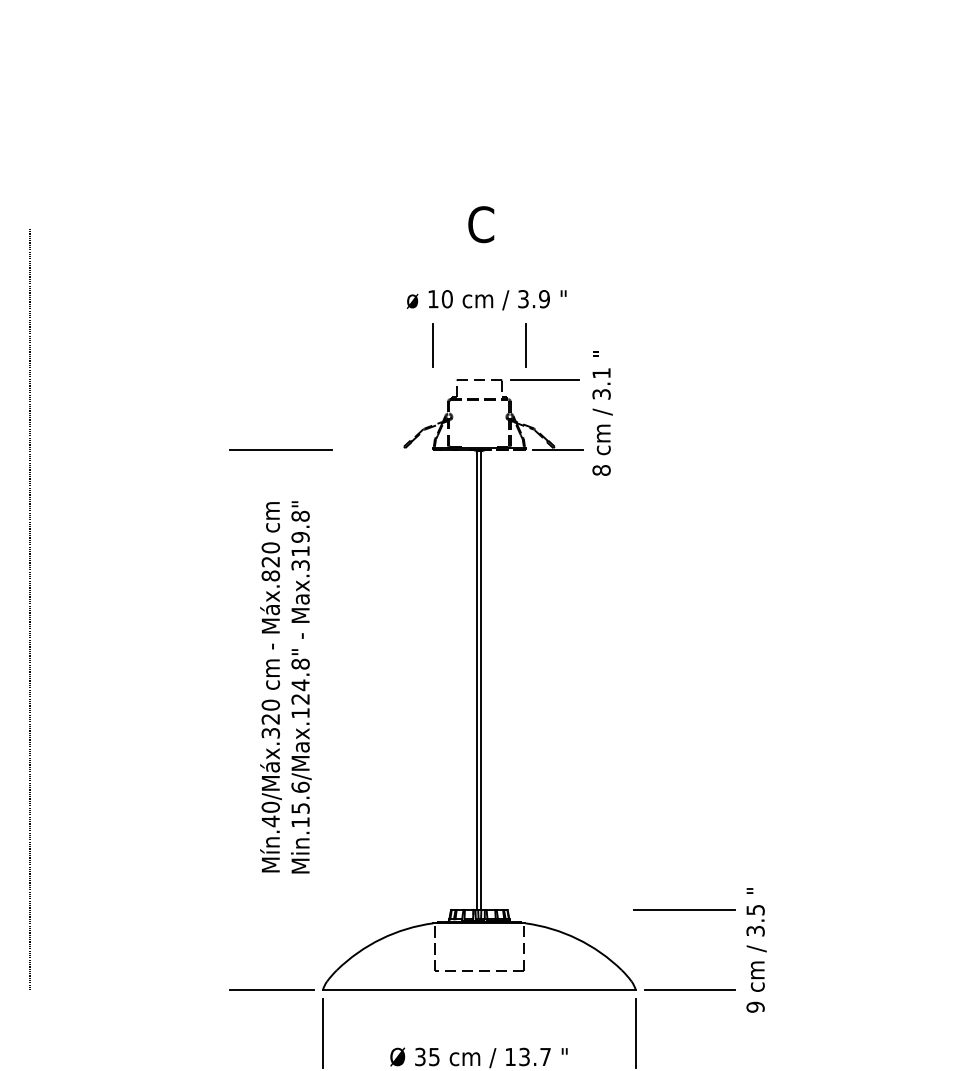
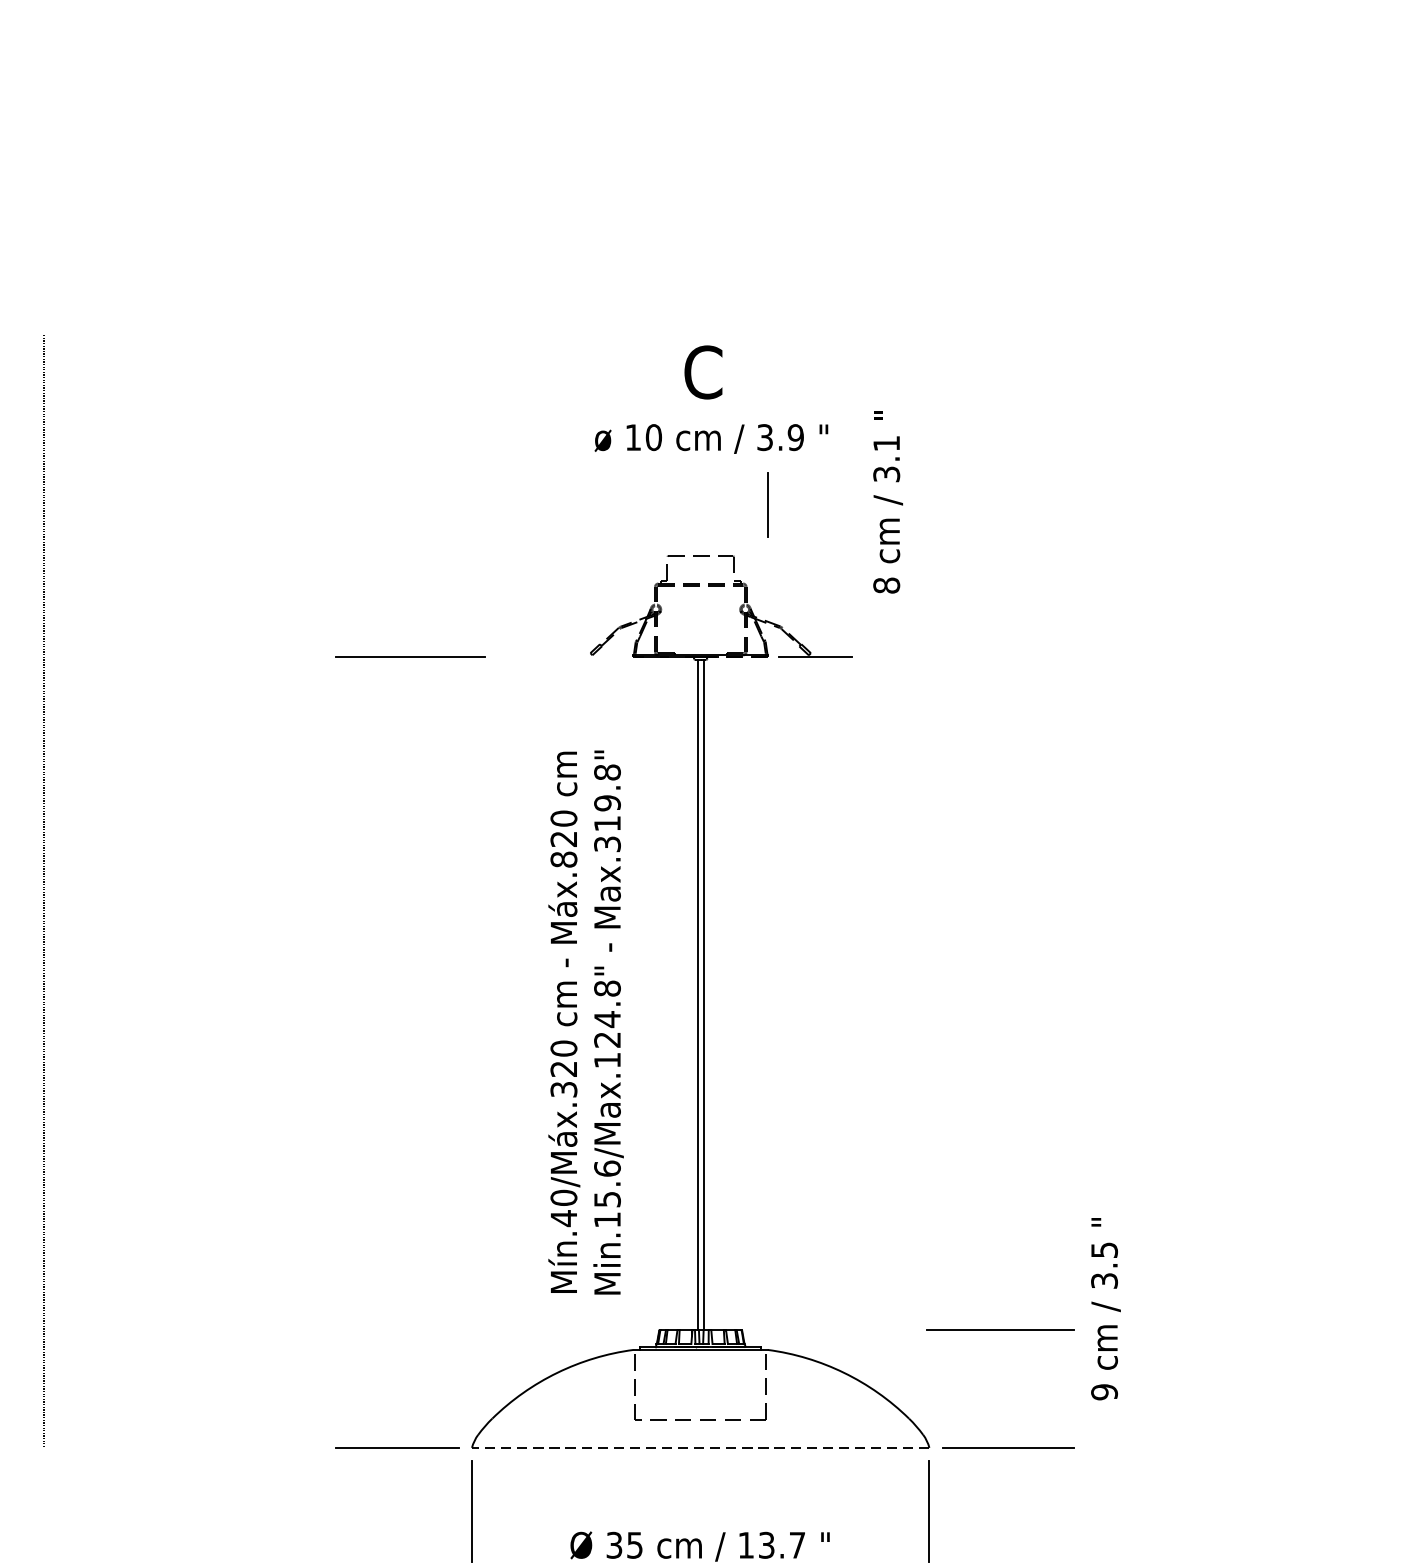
text: (481, 224) -> (703, 372), moved
line: (433, 345) -> (633, 505), removed
line: (544, 380) -> (795, 556), removed
text: (602, 413) -> (887, 502), moved
text: (285, 687) -> (585, 1022), moved
text: (756, 950) -> (1105, 1309), moved
line: (478, 990) -> (699, 1448), solid -> dashed

